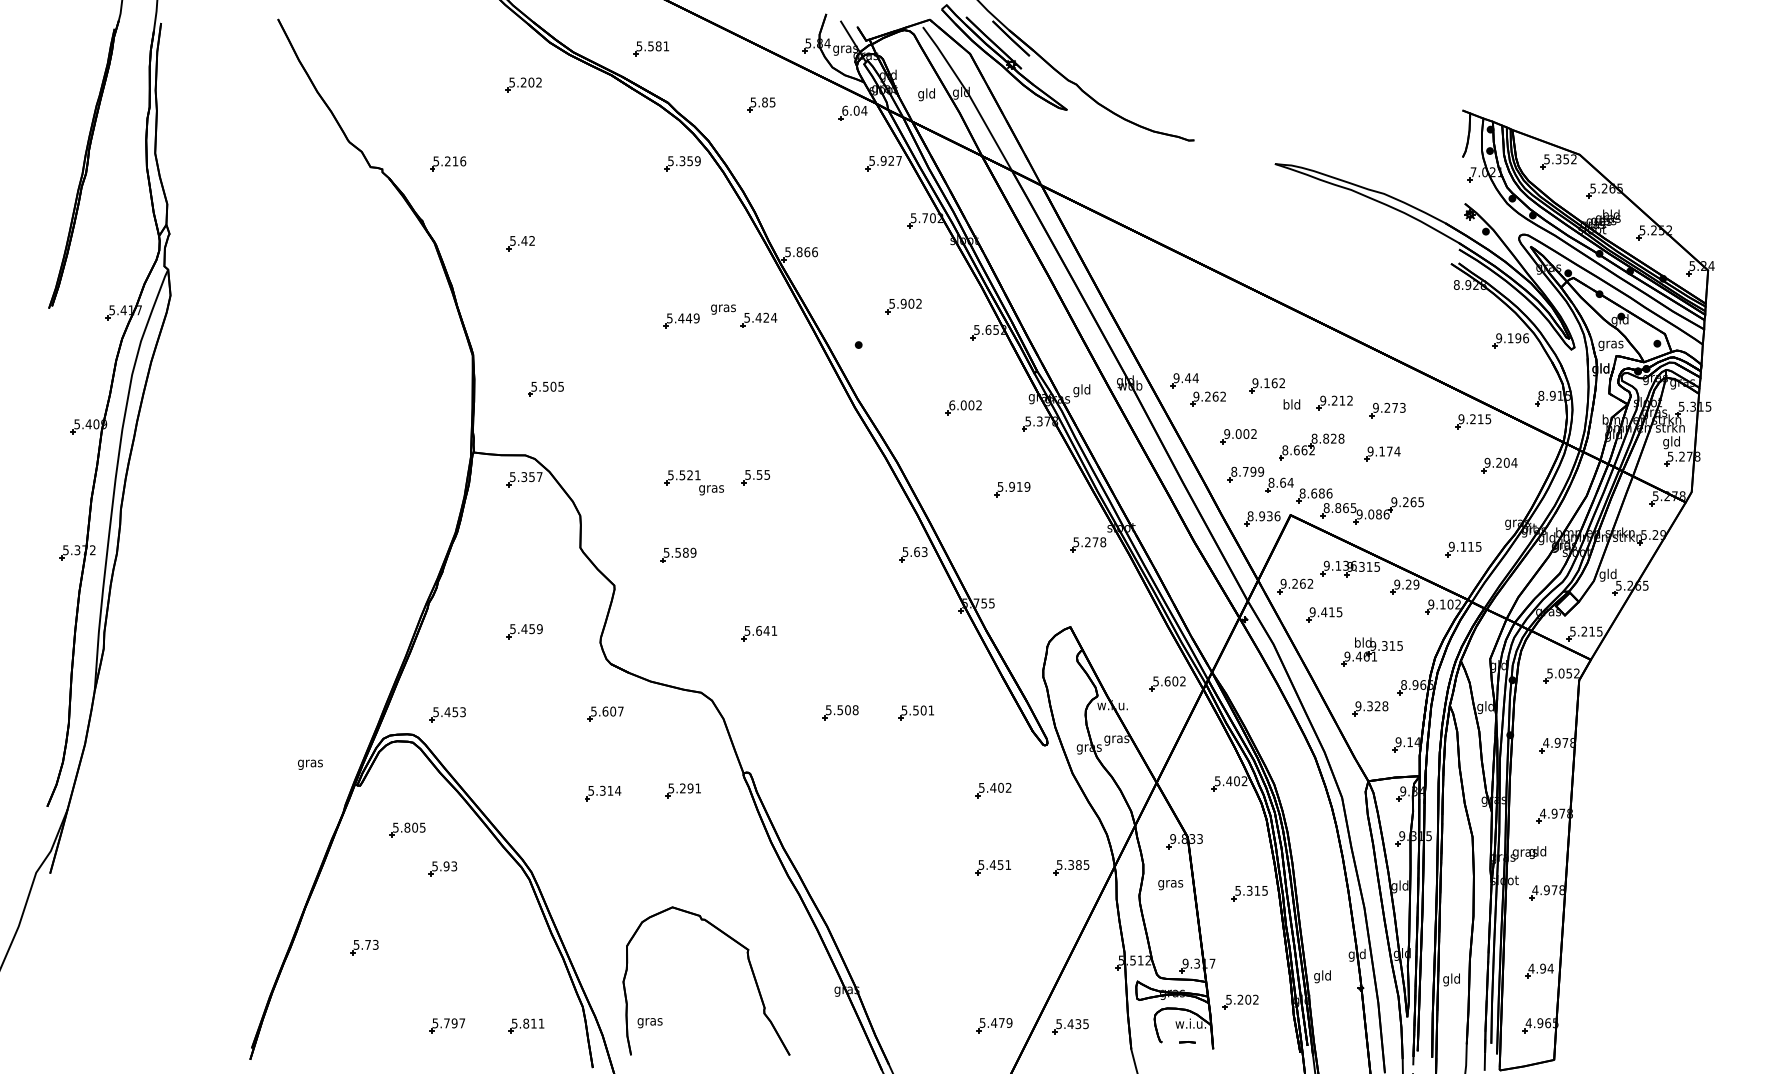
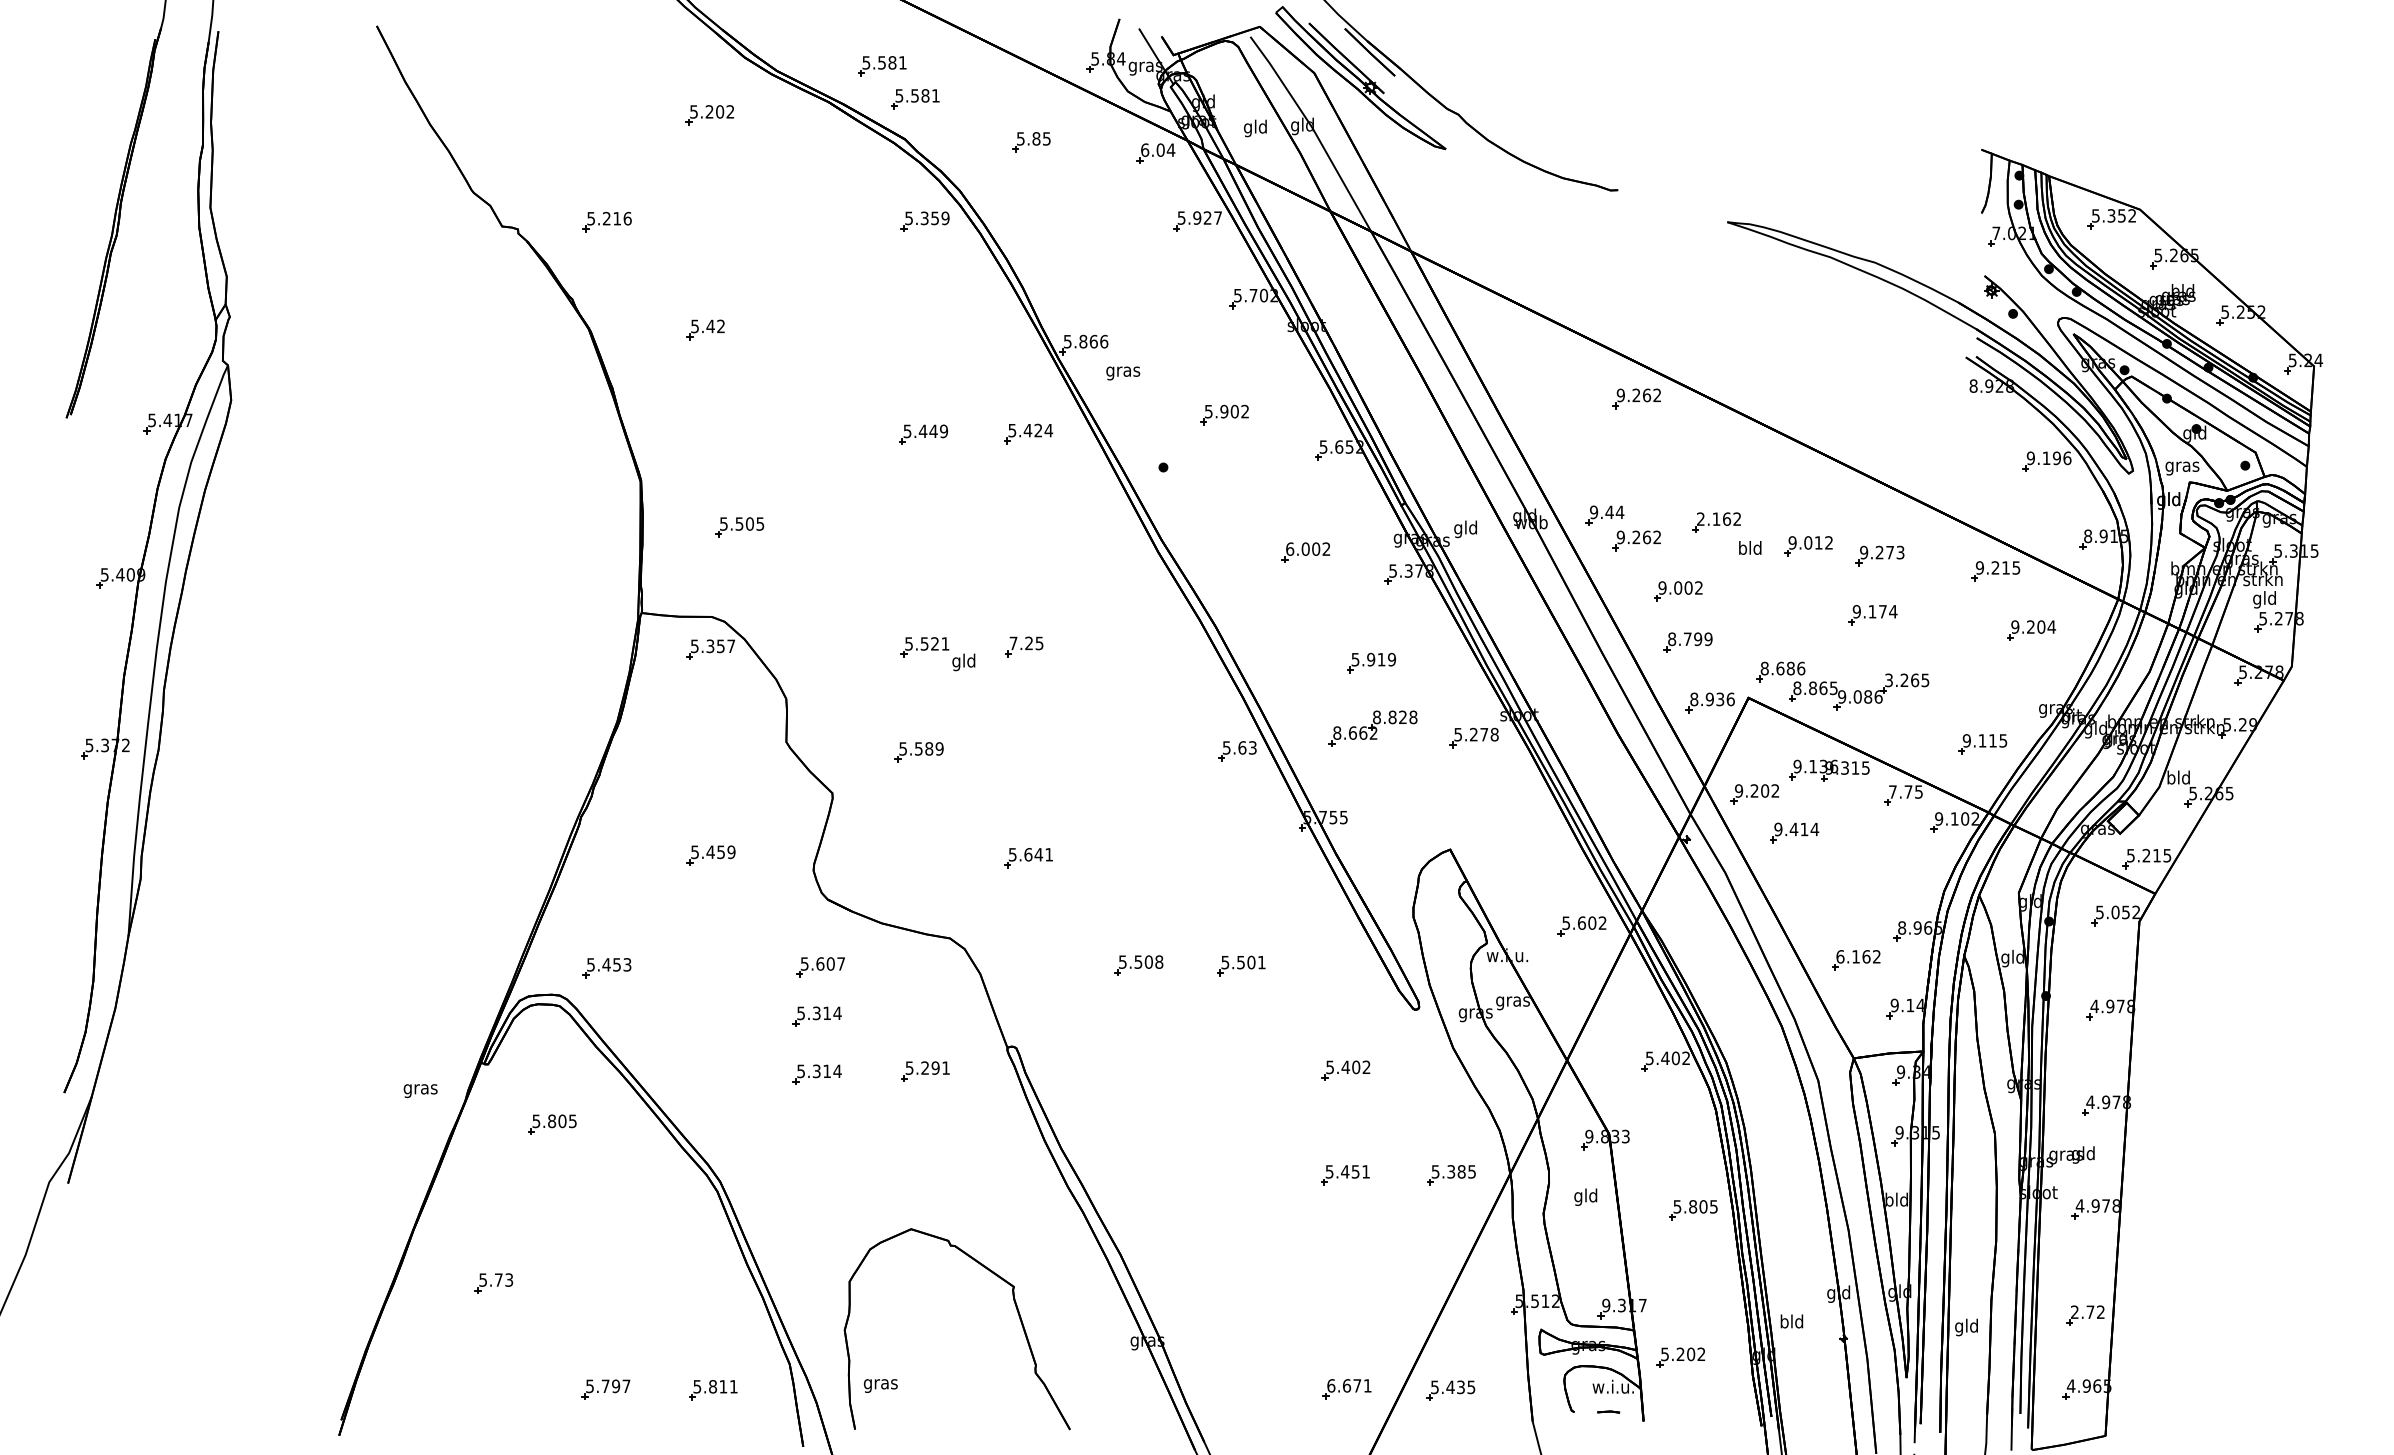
part: (675, 73) -> (915, 99), added
part: (1207, 294) -> (1636, 398), added
text: (723, 309) -> (1123, 373), moved
text: (1255, 382) -> (1700, 518), 9.162 -> 2.162
text: (1334, 400) -> (1808, 542), 9.212 -> 9.012
part: (1311, 446) -> (1372, 728), moved
text: (753, 474) -> (1020, 643), 5.55 -> 7.25
part: (1279, 485) -> (1733, 657), removed
text: (711, 489) -> (963, 662), gras -> gld
text: (1394, 501) -> (1889, 679), 9.265 -> 3.265
text: (1602, 575) -> (2171, 779), gld -> bld
text: (1303, 583) -> (1765, 790), 9.262 -> 9.202
text: (1406, 584) -> (1905, 791), 9.29 -> 7.75
text: (1339, 612) -> (1814, 829), 9.415 -> 9.414
part: (1371, 652) -> (1858, 883), removed
text: (1371, 706) -> (1858, 956), 9.328 -> 6.162
part: (602, 750) -> (816, 1016), added
text: (310, 764) -> (420, 1090), moved
part: (443, 868) -> (600, 1176), removed
text: (1170, 883) -> (1585, 1196), gras -> gld
text: (1394, 886) -> (1889, 1201), gld -> bld
text: (1253, 890) -> (1698, 1206), 5.315 -> 5.805
text: (1540, 968) -> (2087, 1312), 4.94 -> 2.72
text: (1317, 976) -> (1784, 1322), gld -> bld
text: (996, 1022) -> (1349, 1385), 5.479 -> 6.671

